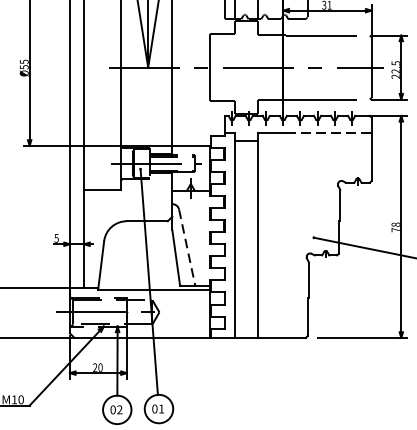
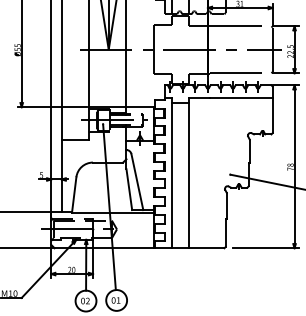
line: (329, 132) -> (241, 97), dashed -> solid
line: (187, 248) -> (137, 182), dashed -> solid

